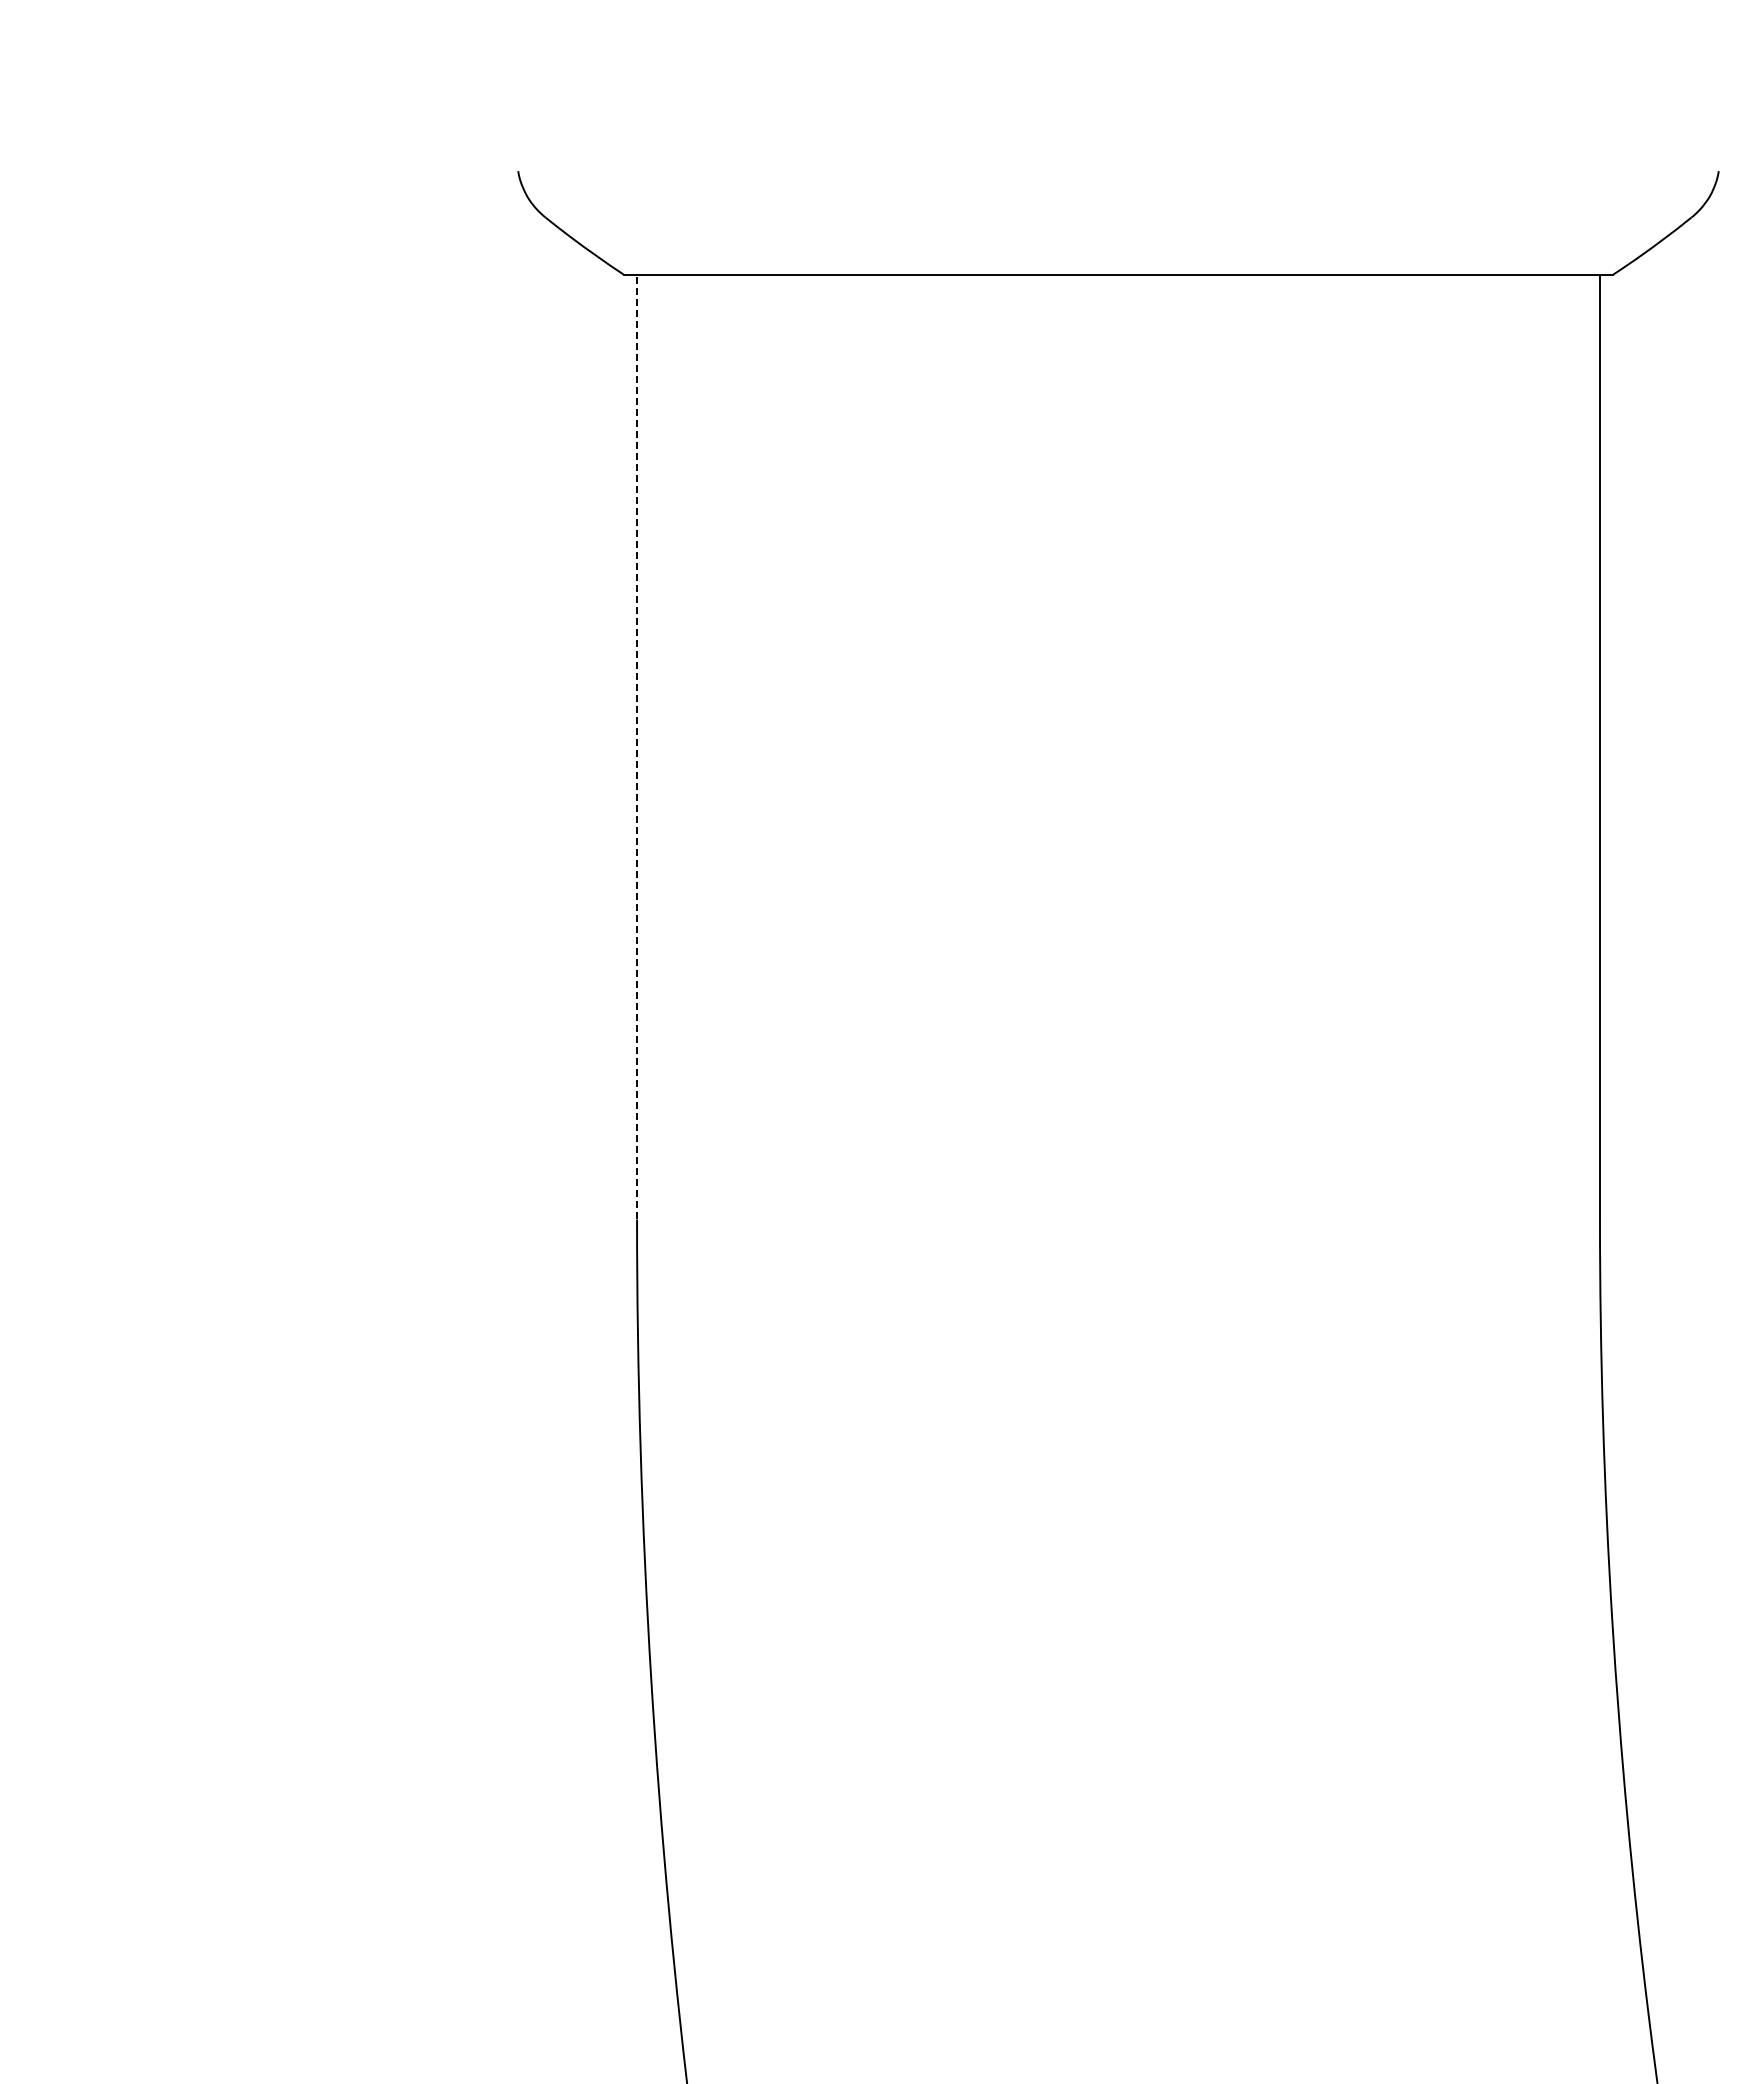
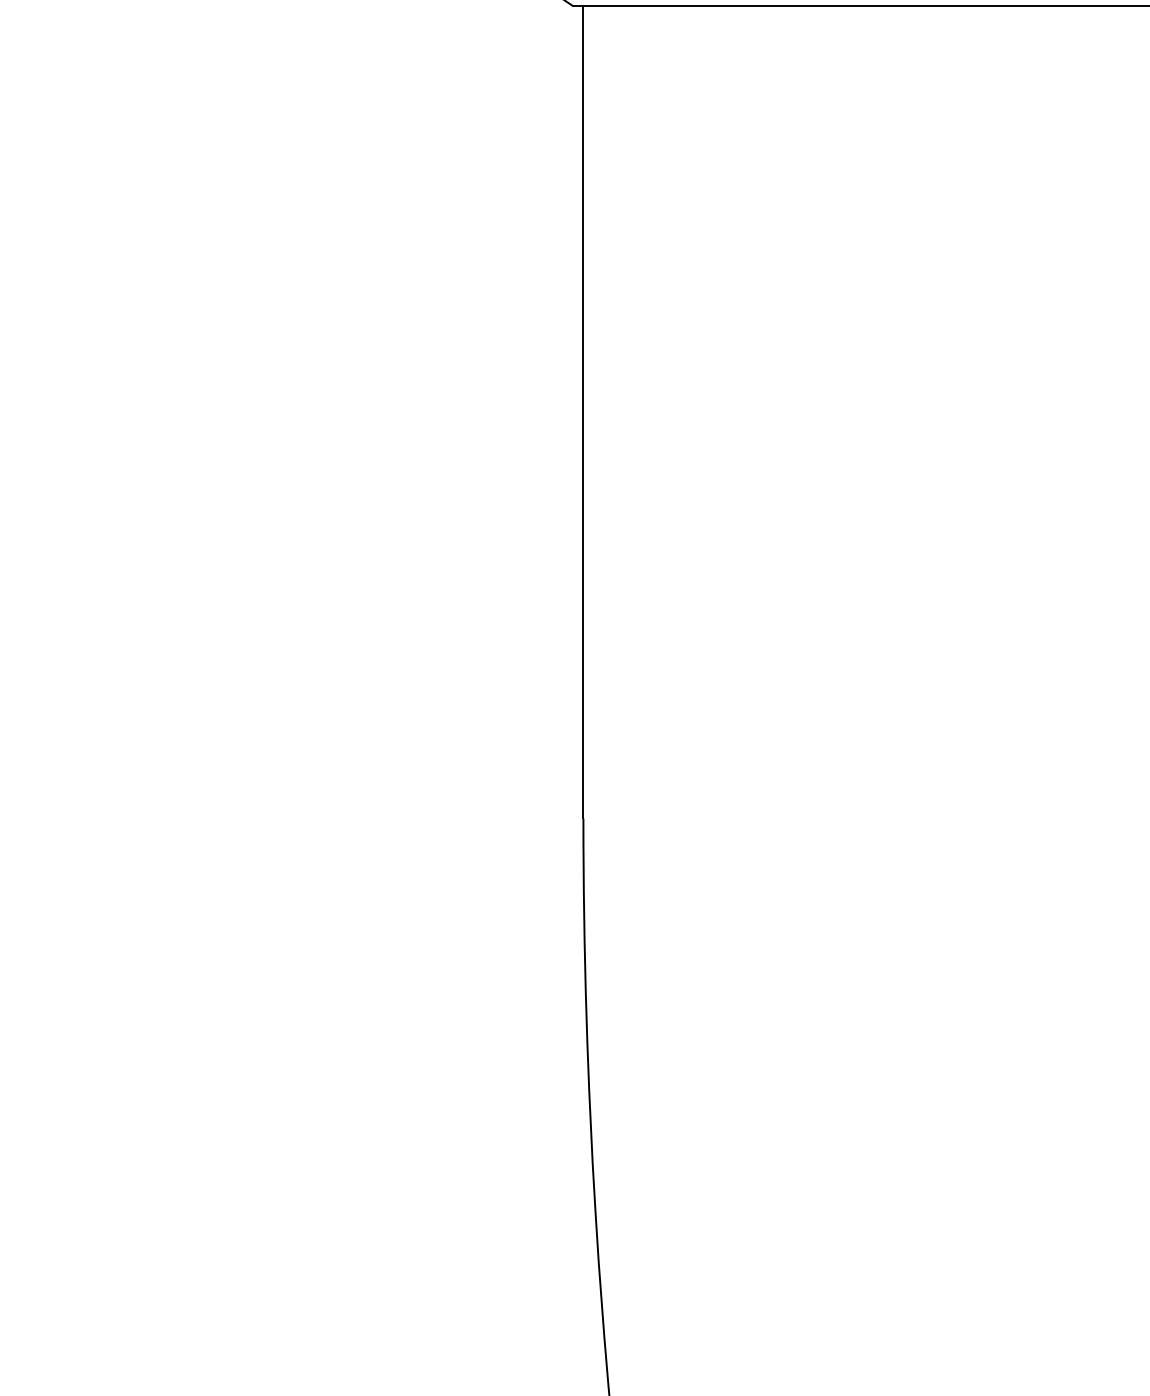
line: (637, 746) -> (583, 411), dashed -> solid

